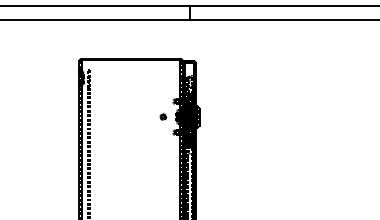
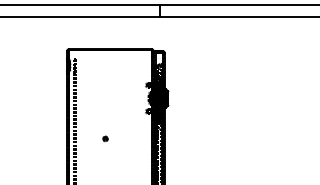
part: (163, 116) -> (105, 138), moved

